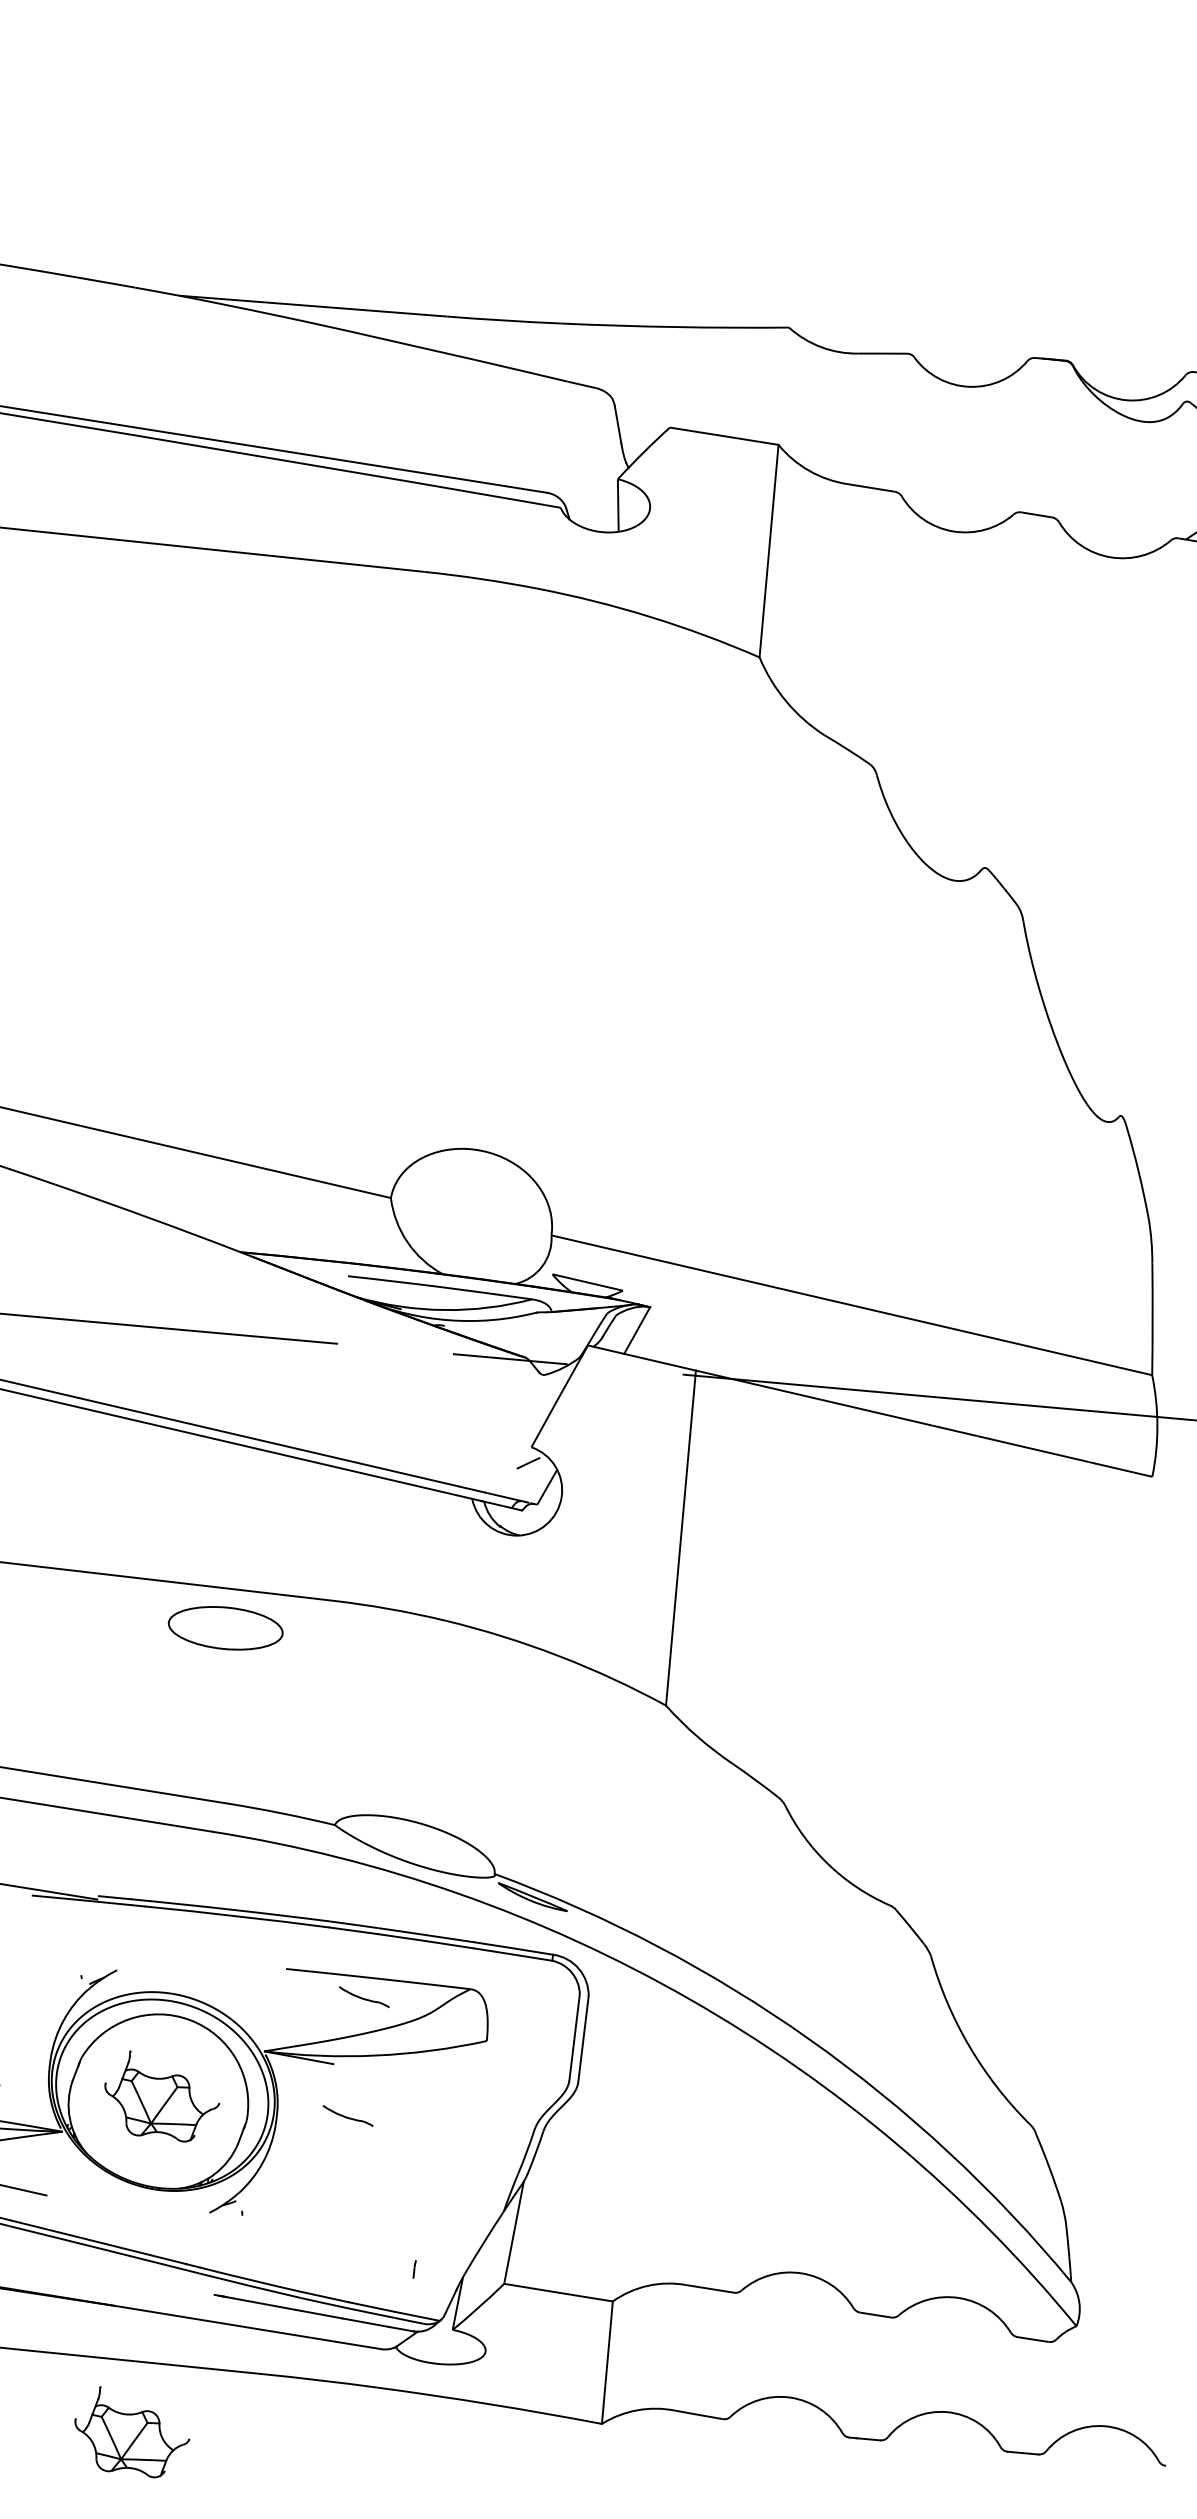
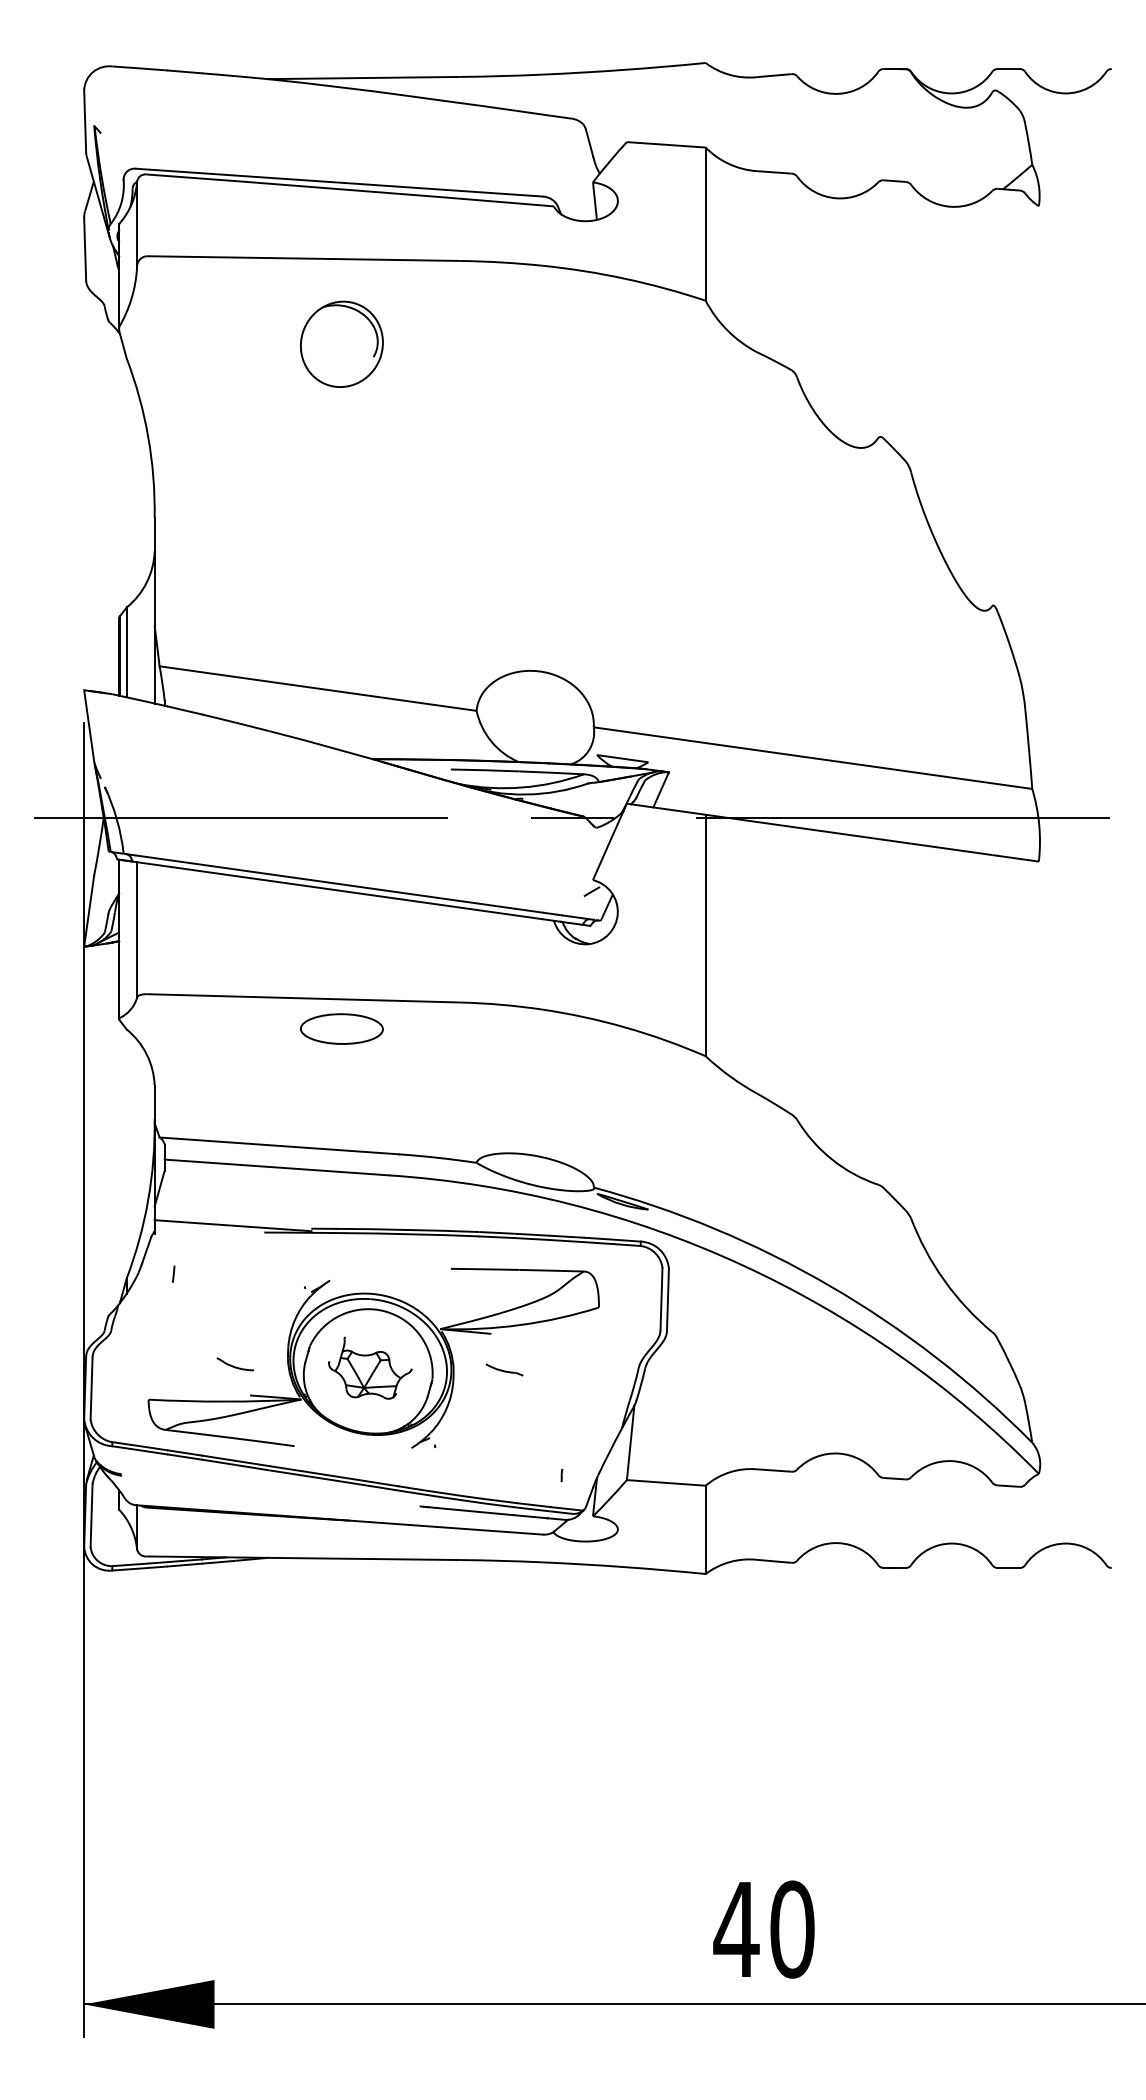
part: (248, 671) -> (341, 343), added
part: (225, 1627) -> (341, 1028), moved
part: (364, 1996) -> (508, 1283), removed
part: (132, 2431) -> (370, 1609), removed

